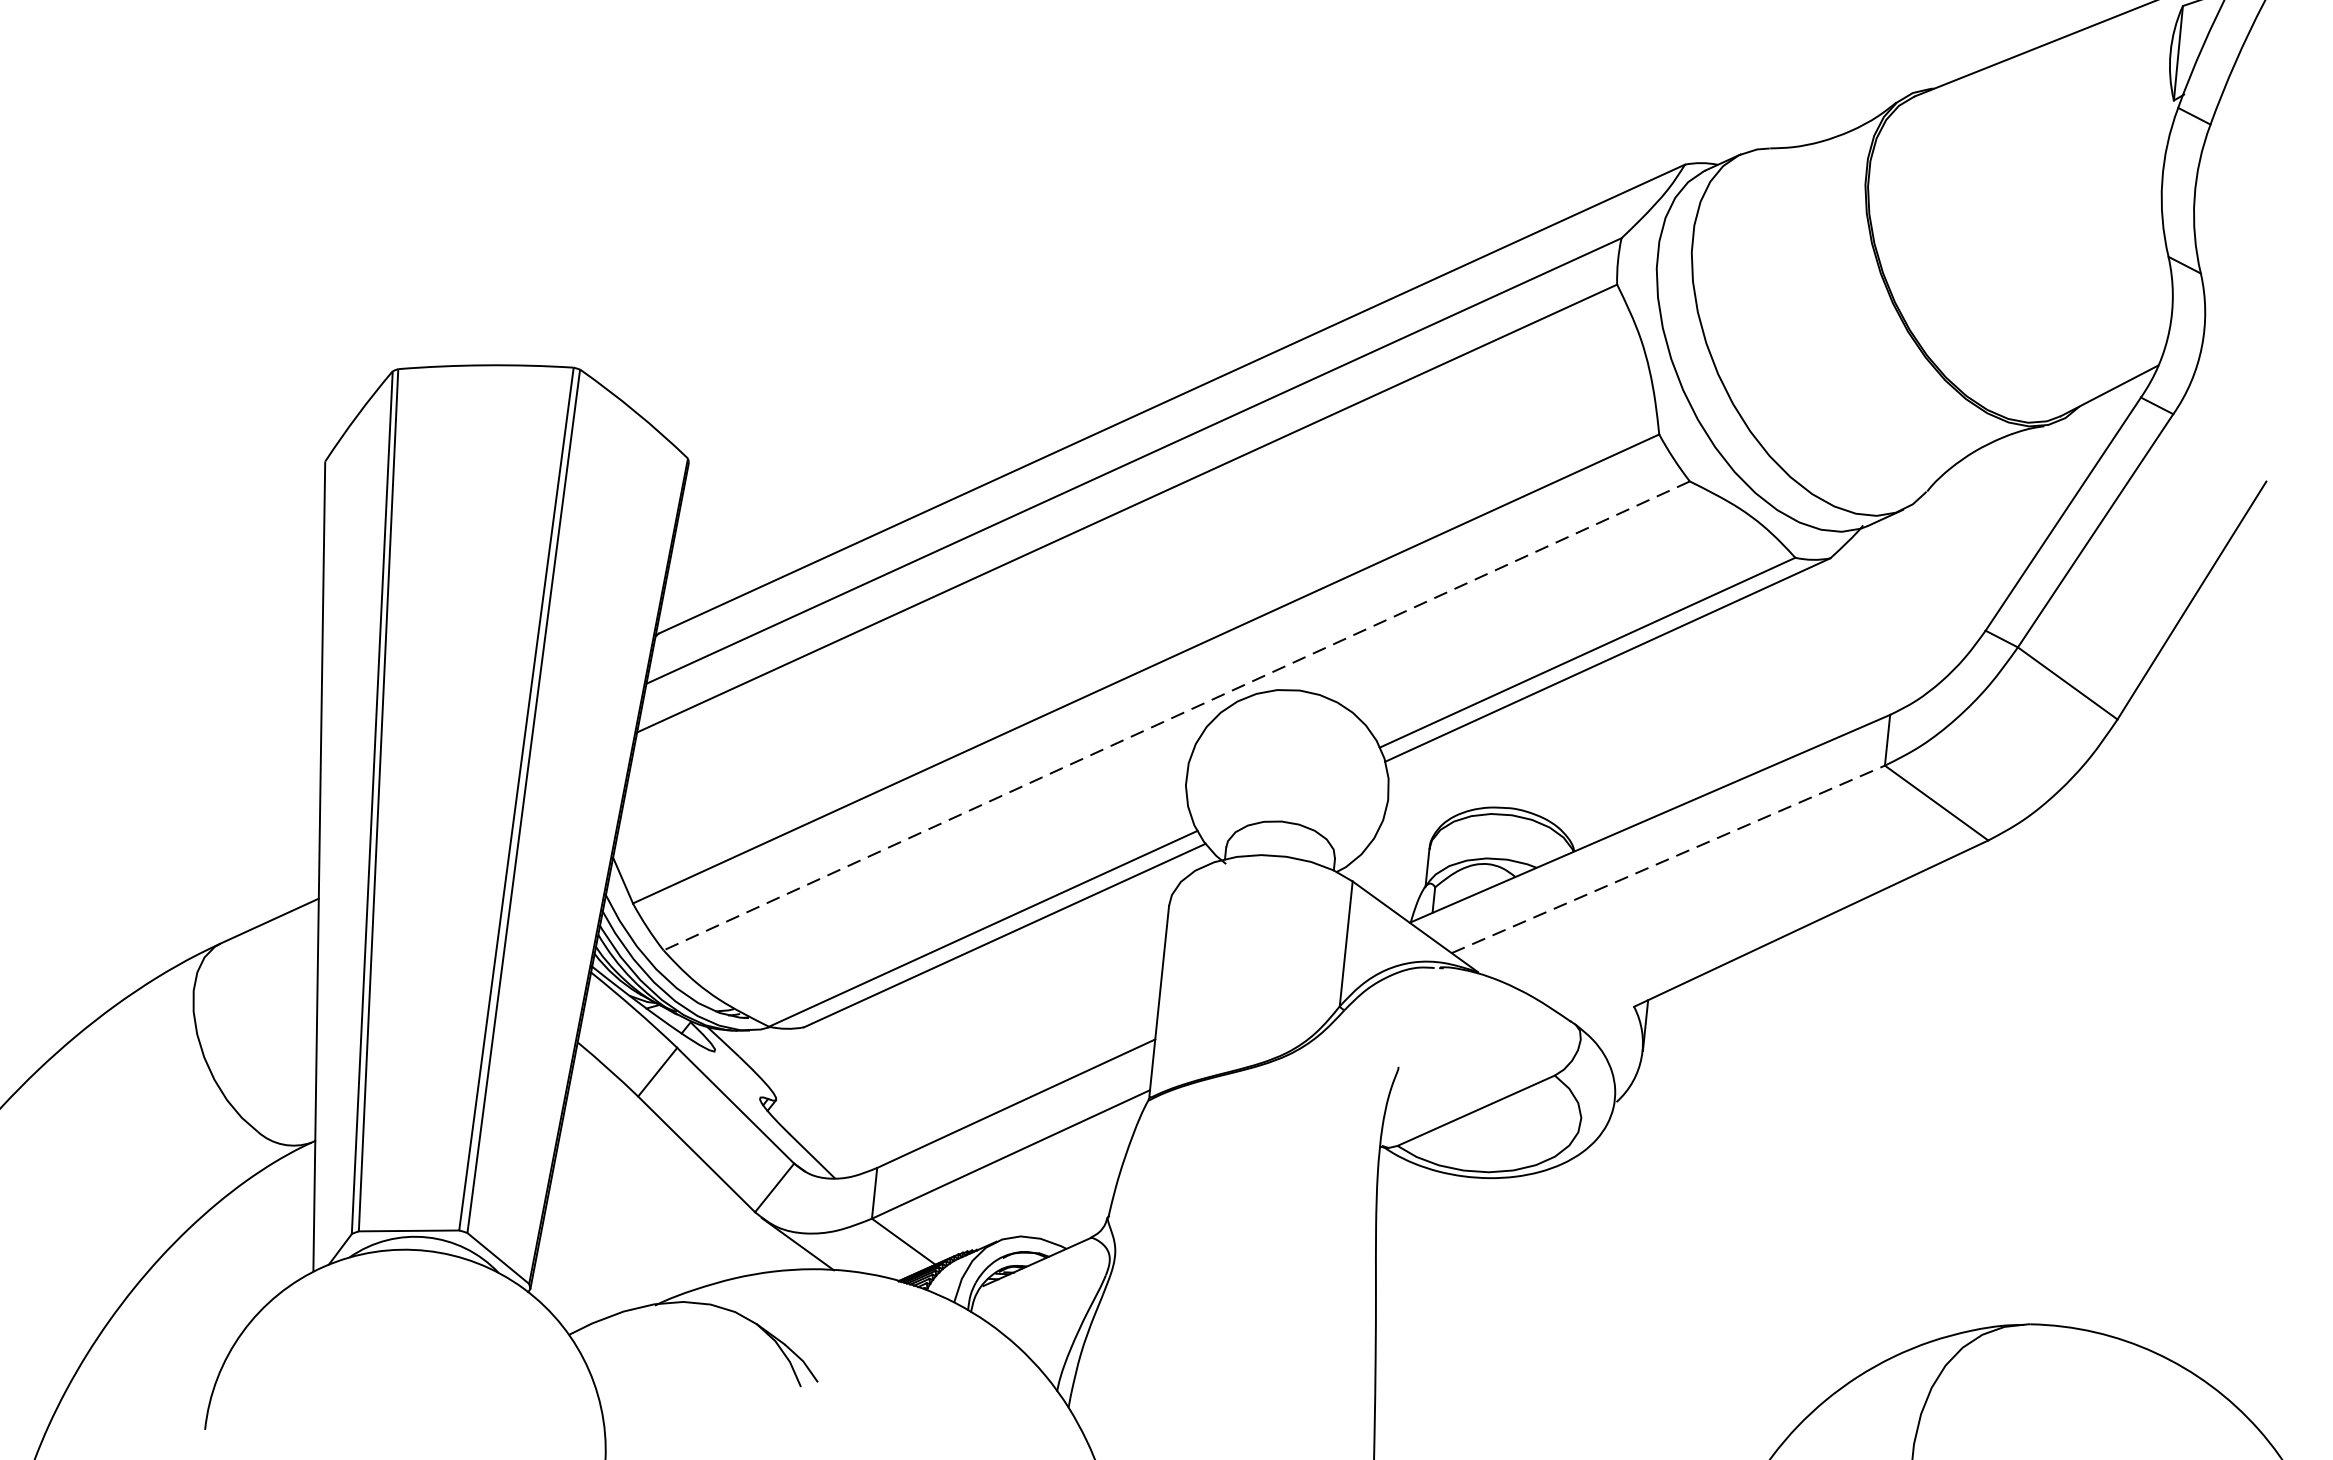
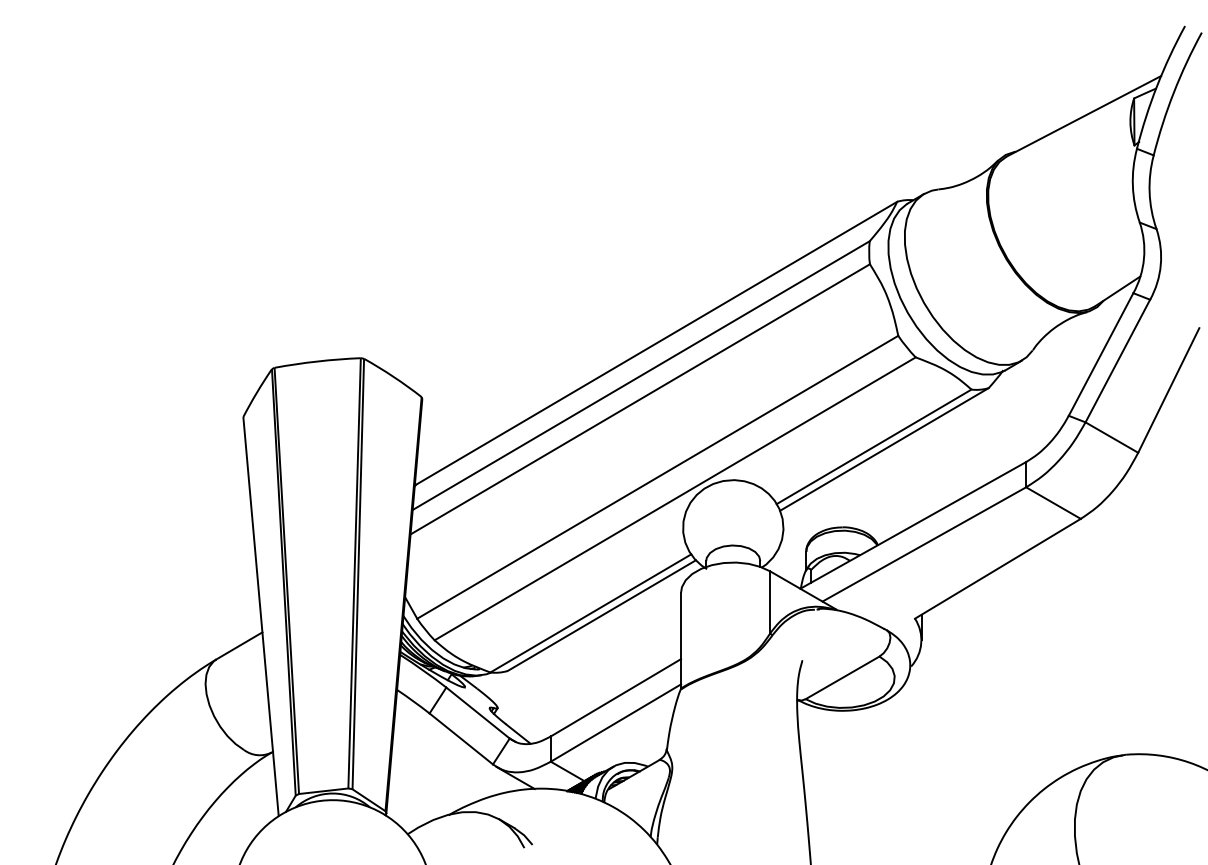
line: (1175, 717) -> (674, 499), dashed -> solid
line: (1668, 859) -> (924, 544), dashed -> solid

